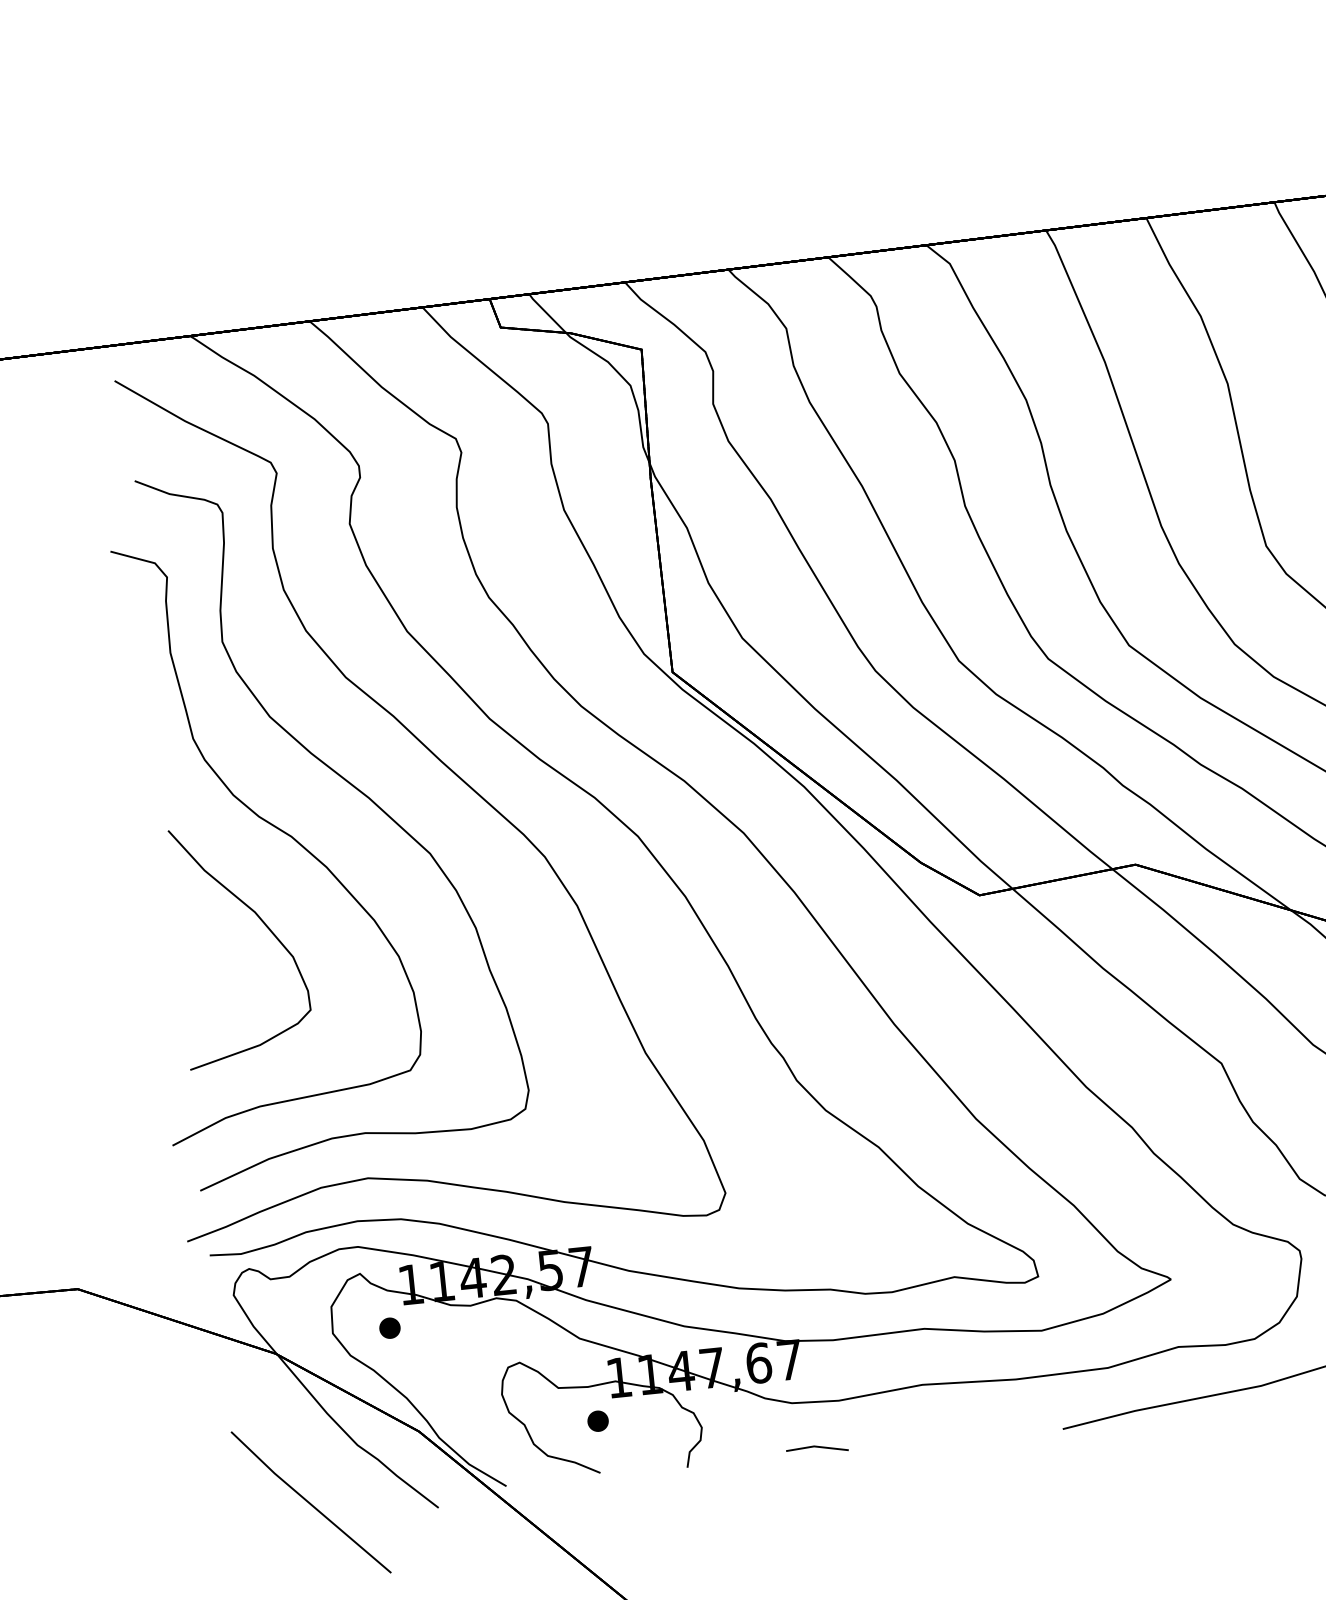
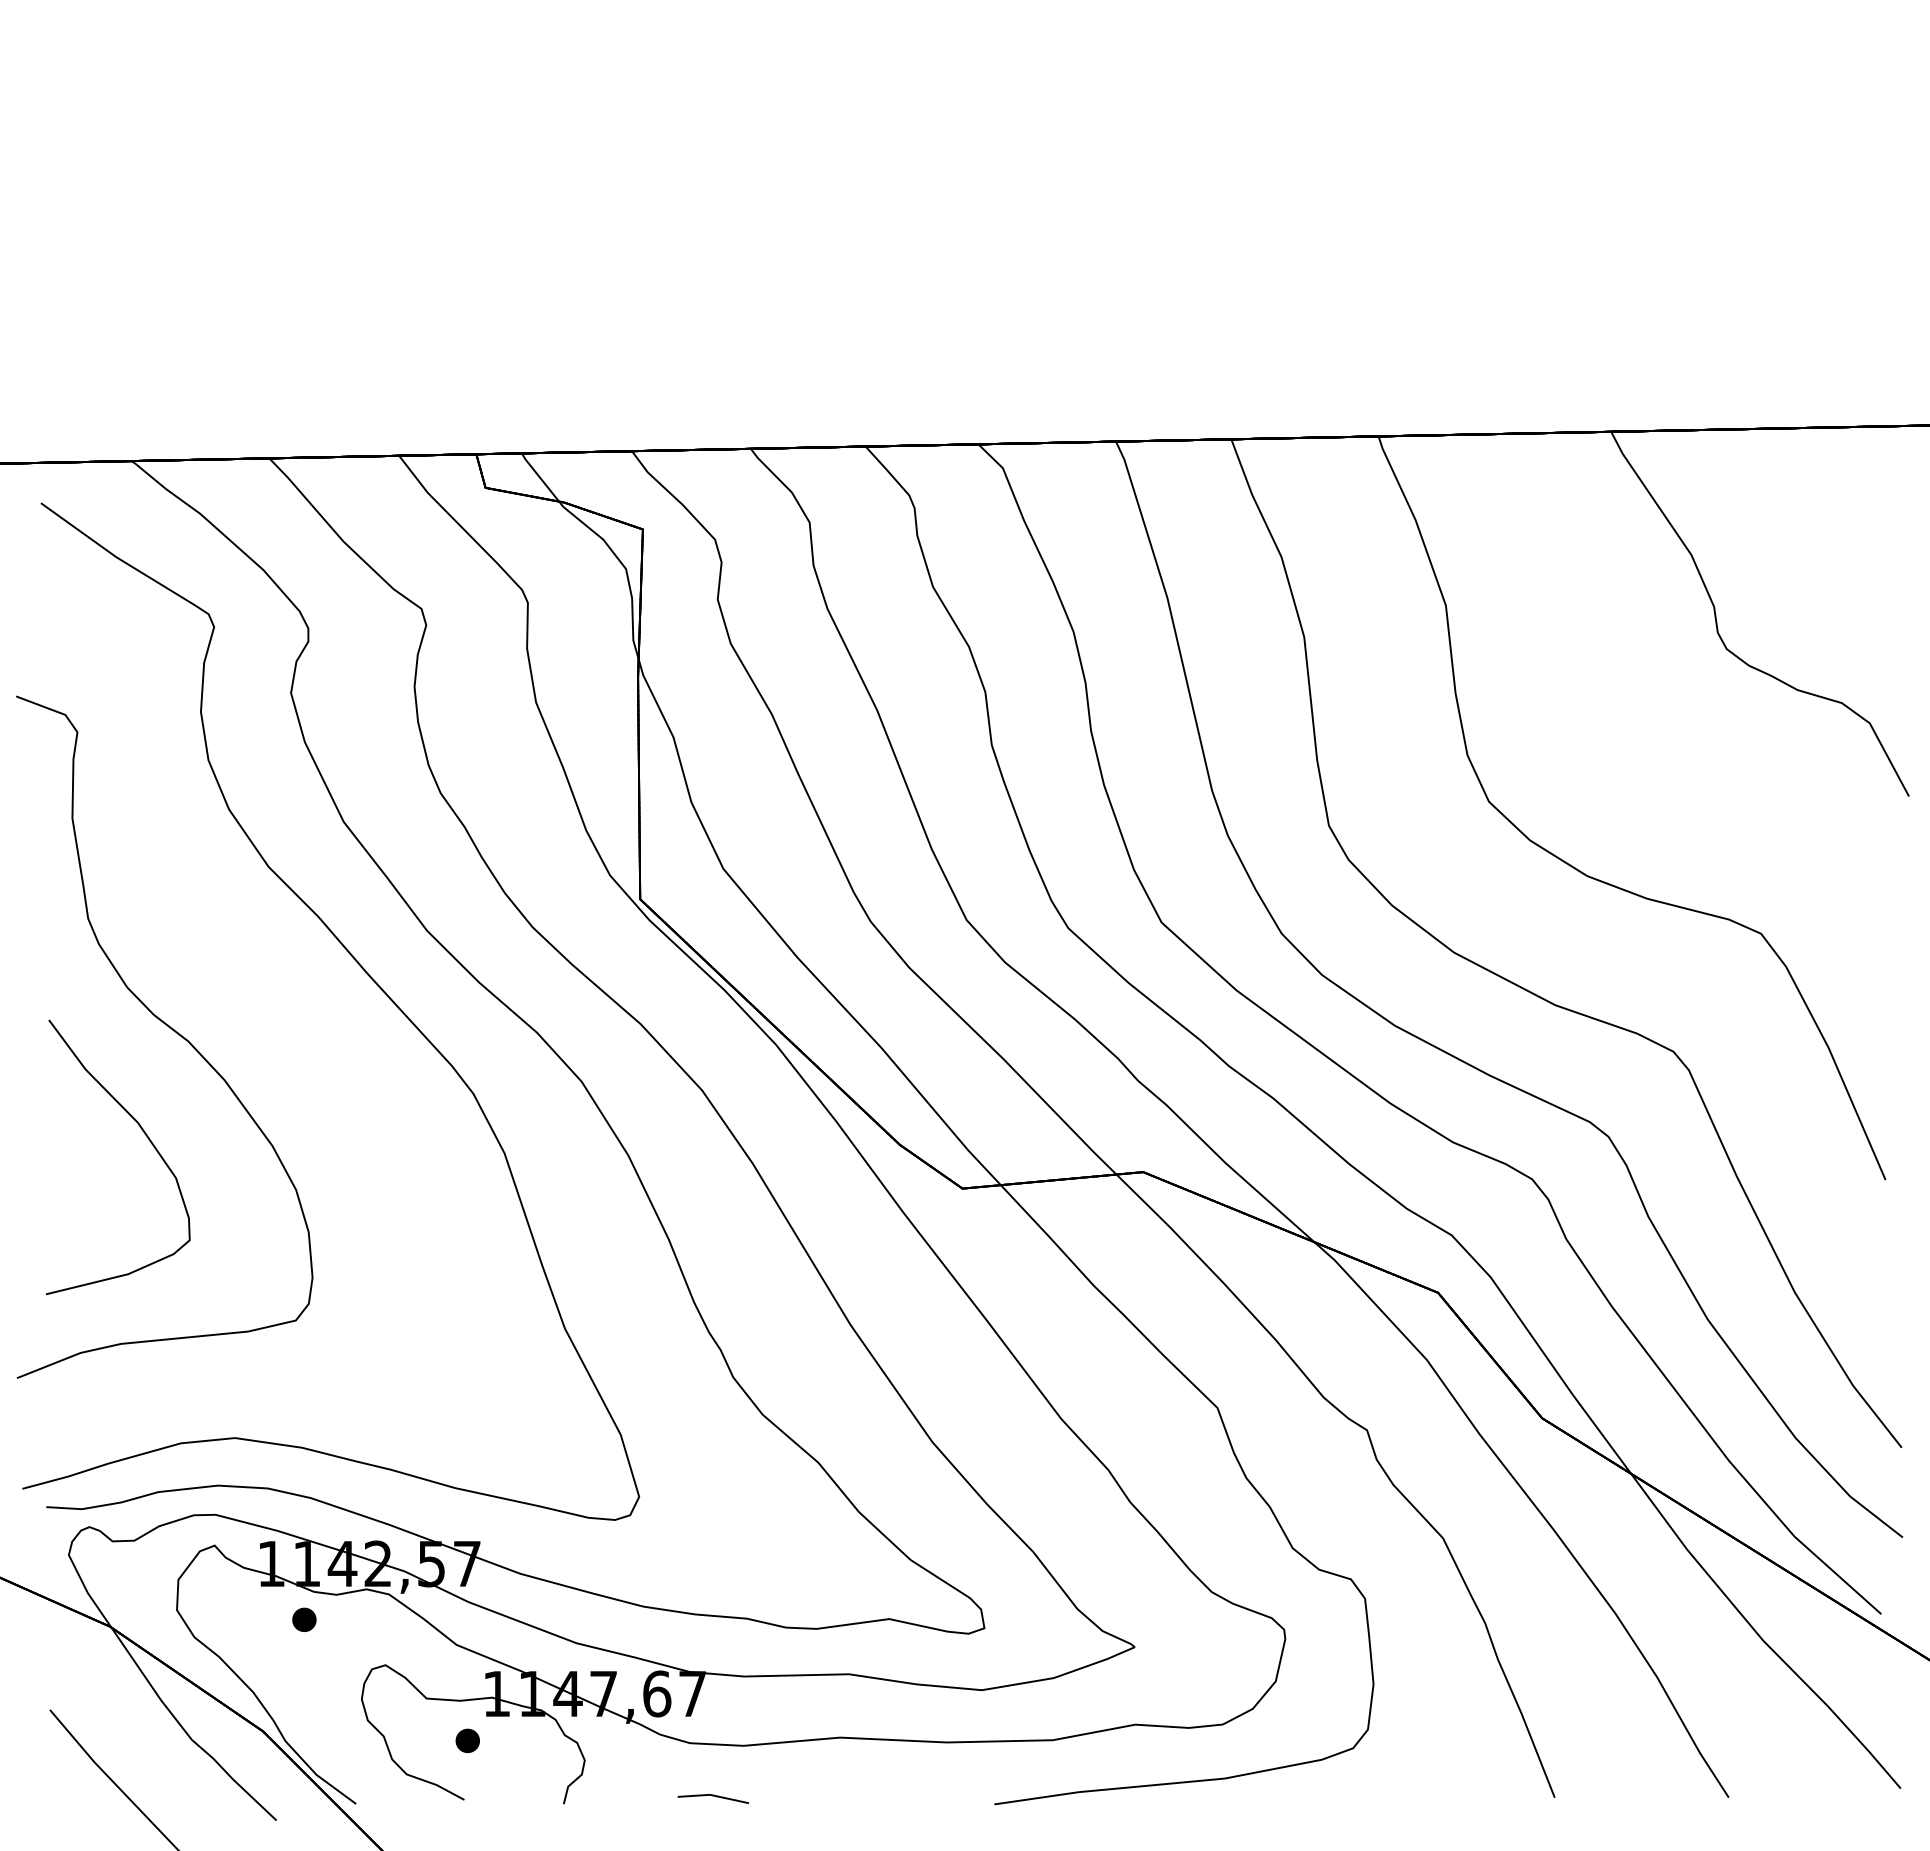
part: (355, 788) -> (266, 994), removed
part: (390, 1327) -> (304, 1619), moved

